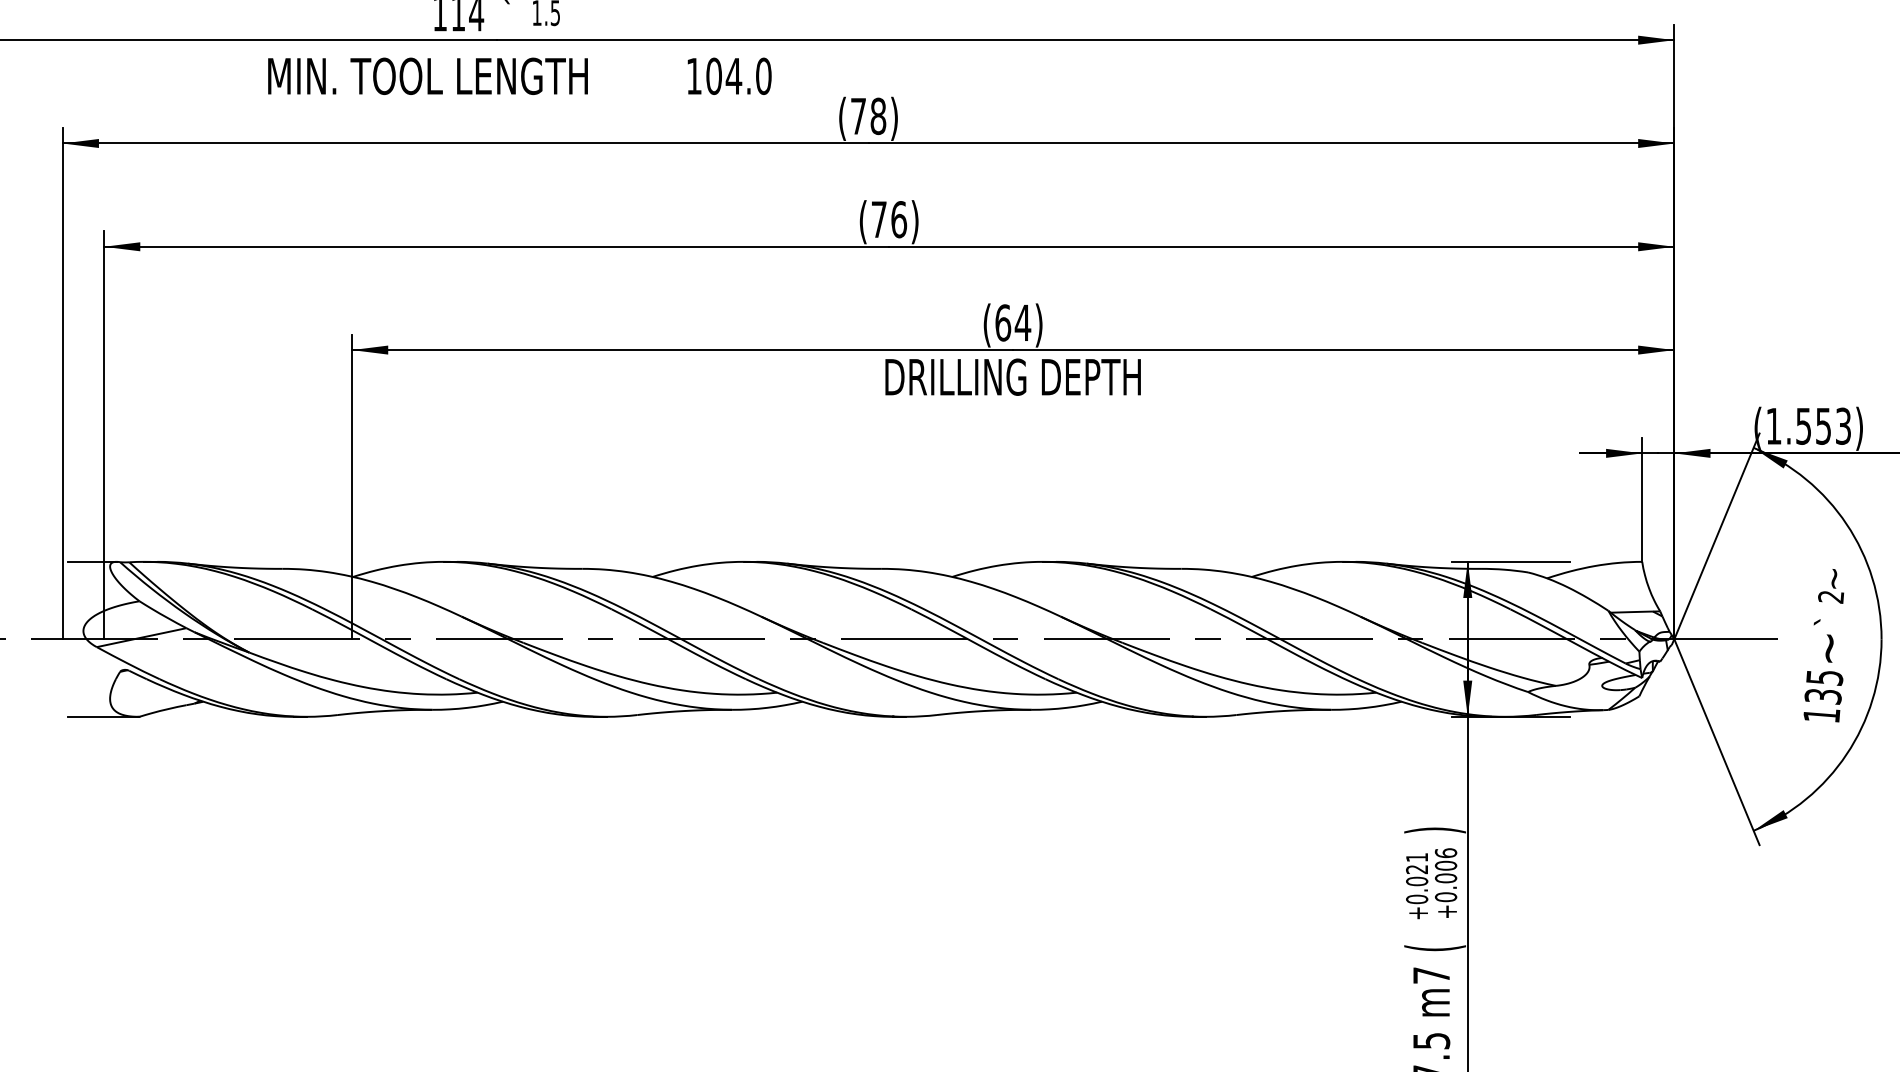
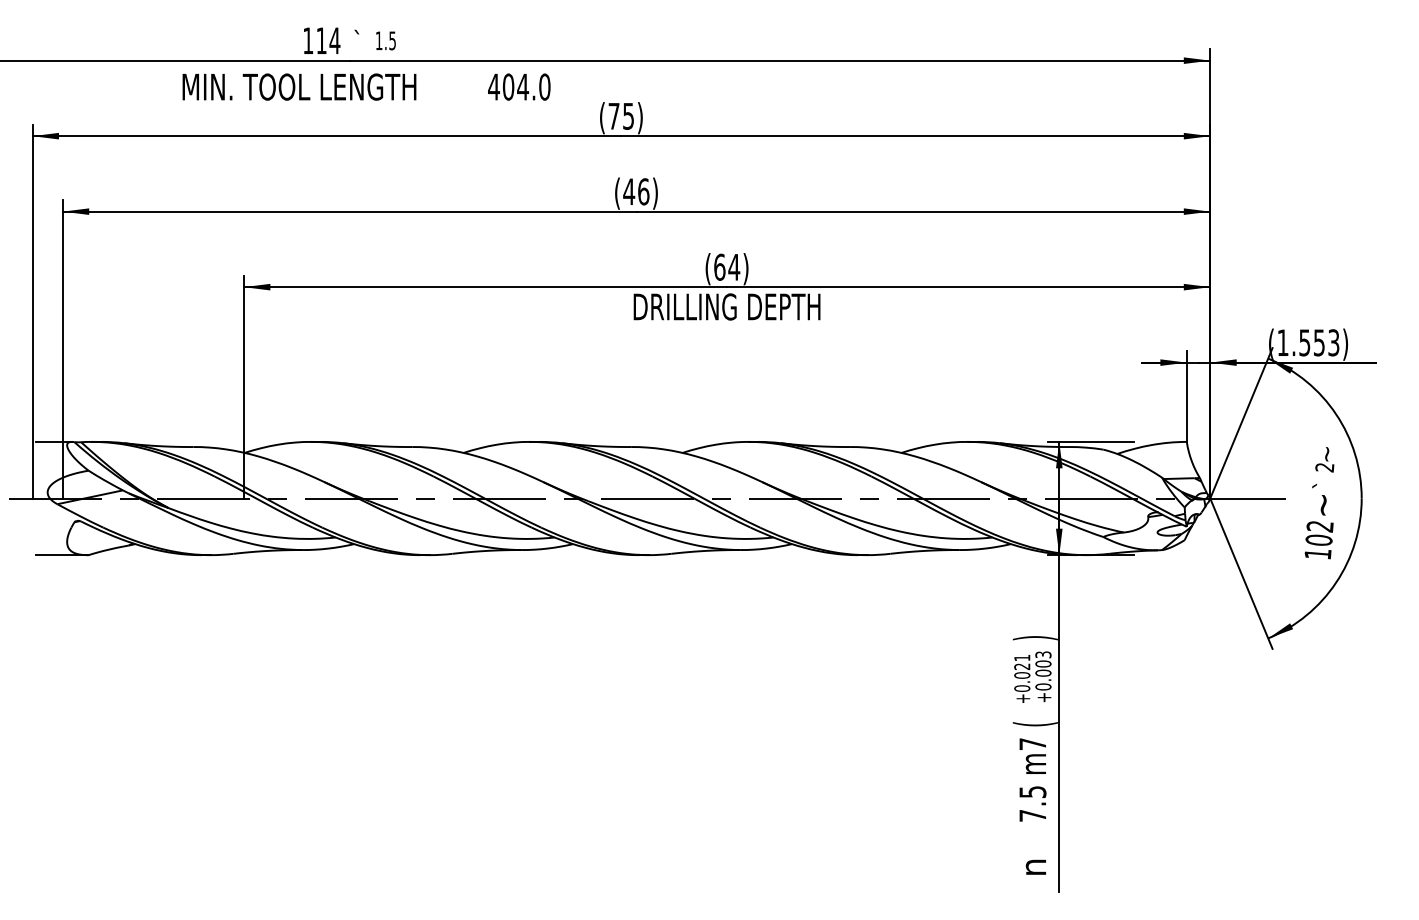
text: (693, 75) -> (493, 86), 104.0 -> 404.0
text: (878, 115) -> (628, 115), (78) -> (75)
text: (879, 219) -> (629, 191), (76) -> (46)
text: (1823, 687) -> (1319, 533), 135 -> 102
text: (1446, 852) -> (1043, 654), +0.006 -> +0.003

